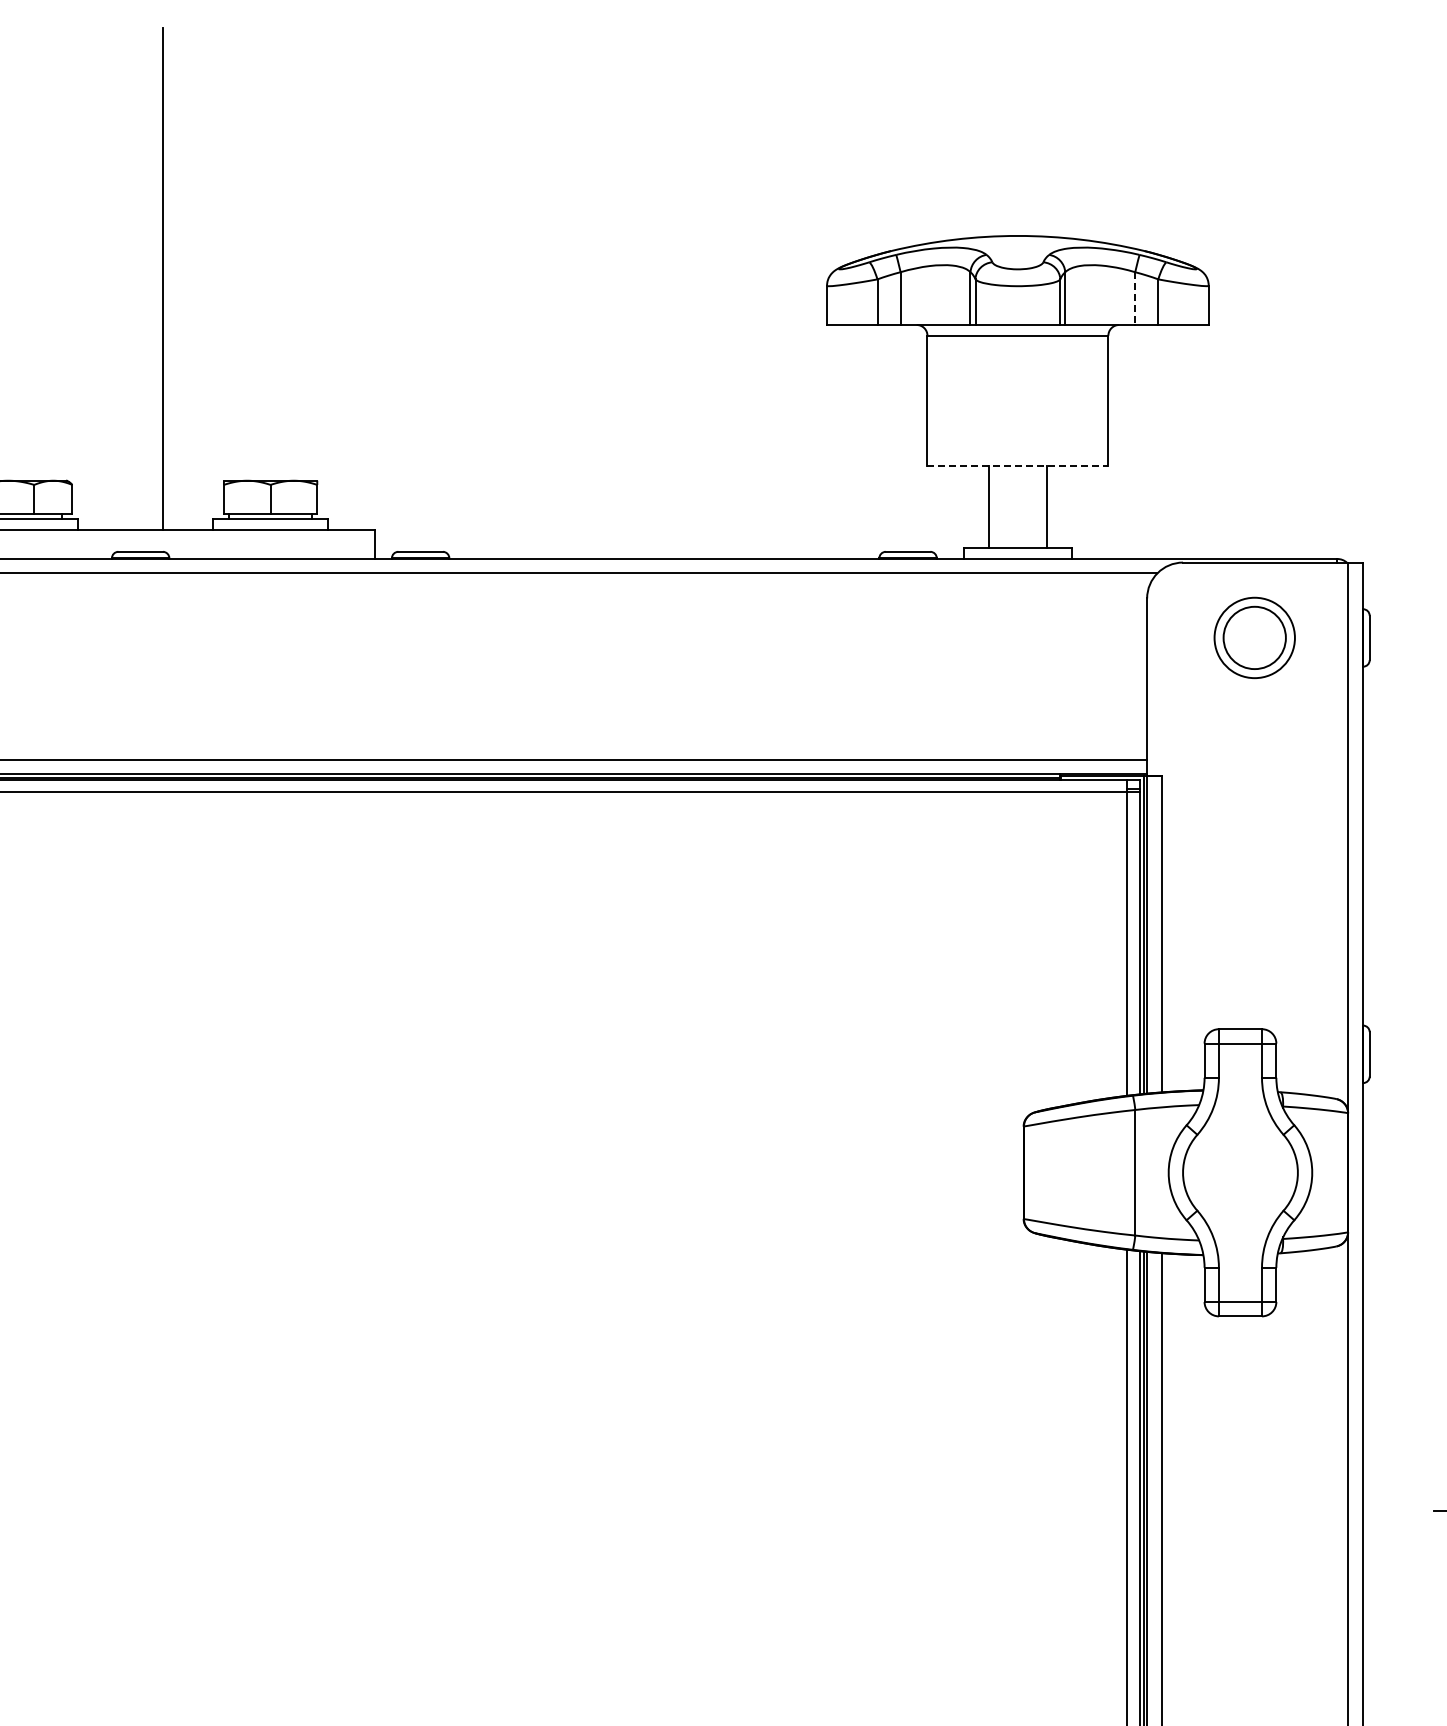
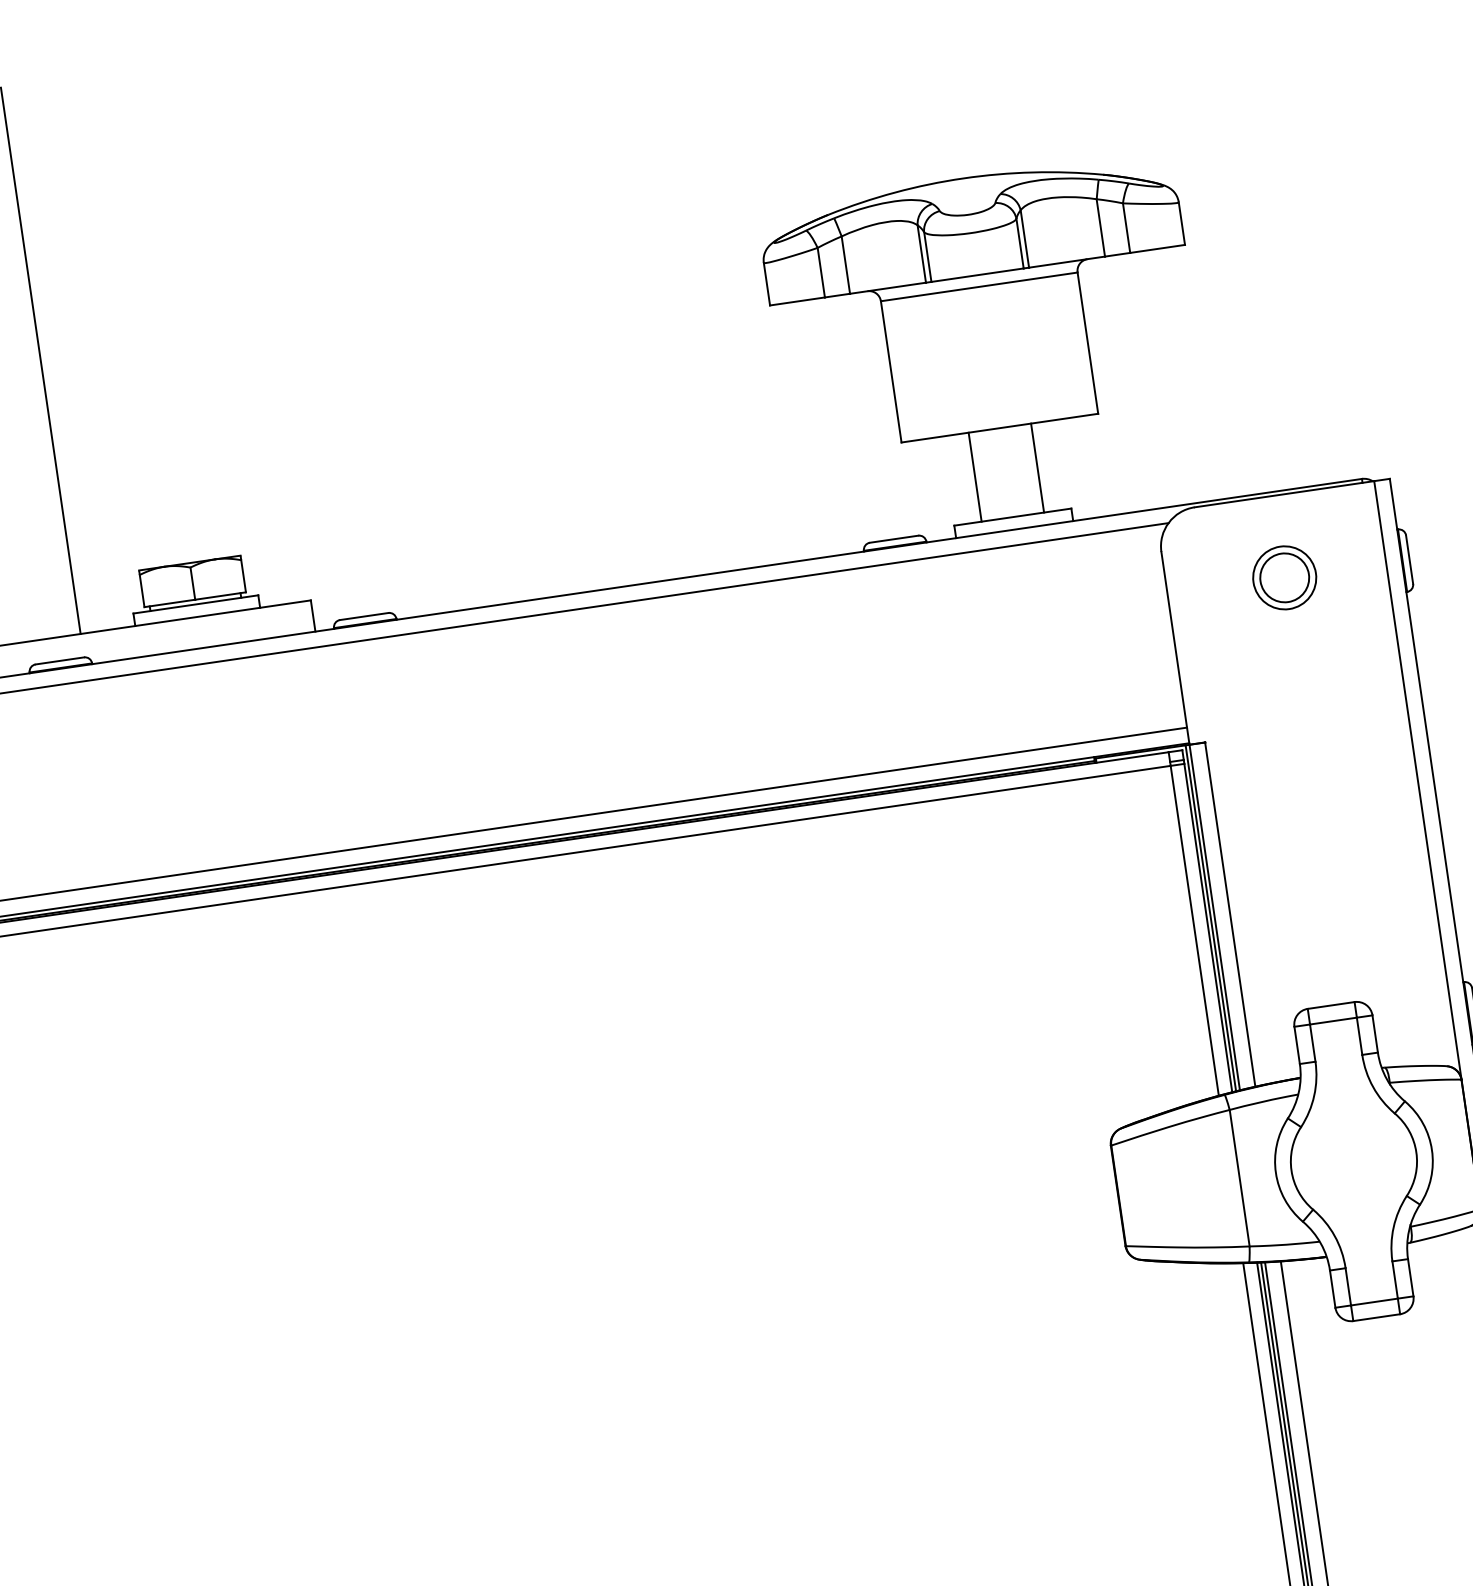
line: (1135, 299) -> (1101, 228), dashed -> solid
line: (1018, 465) -> (1000, 427), dashed -> solid
part: (1254, 637) -> (1284, 577), size x0.71

